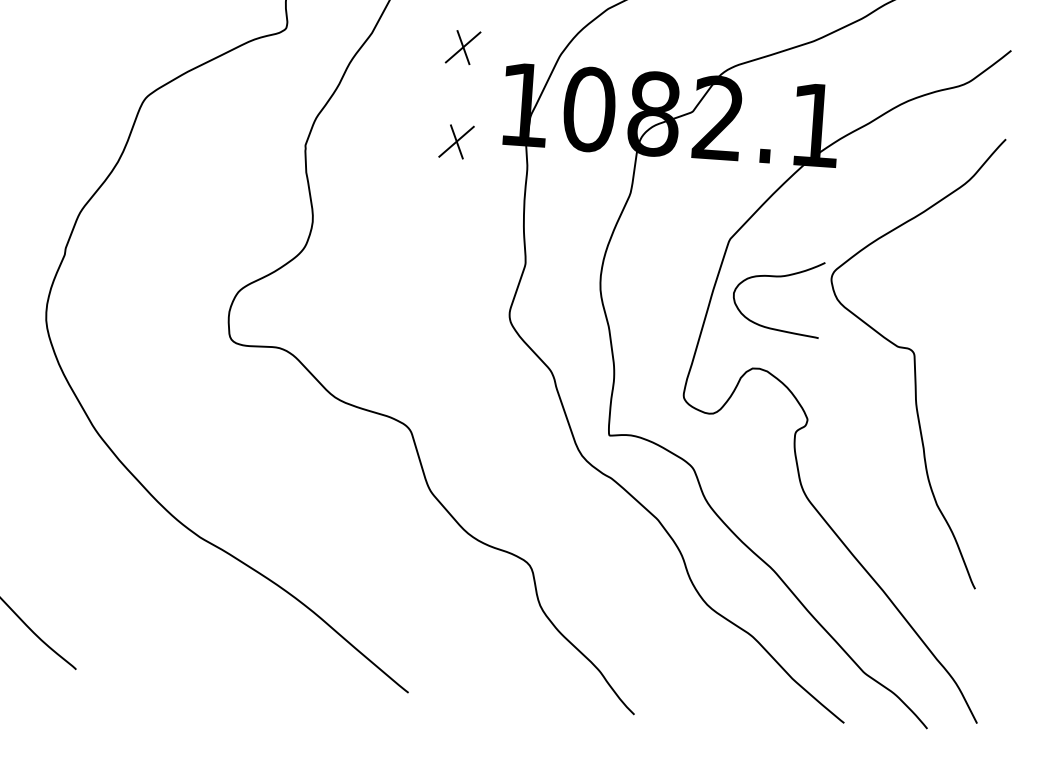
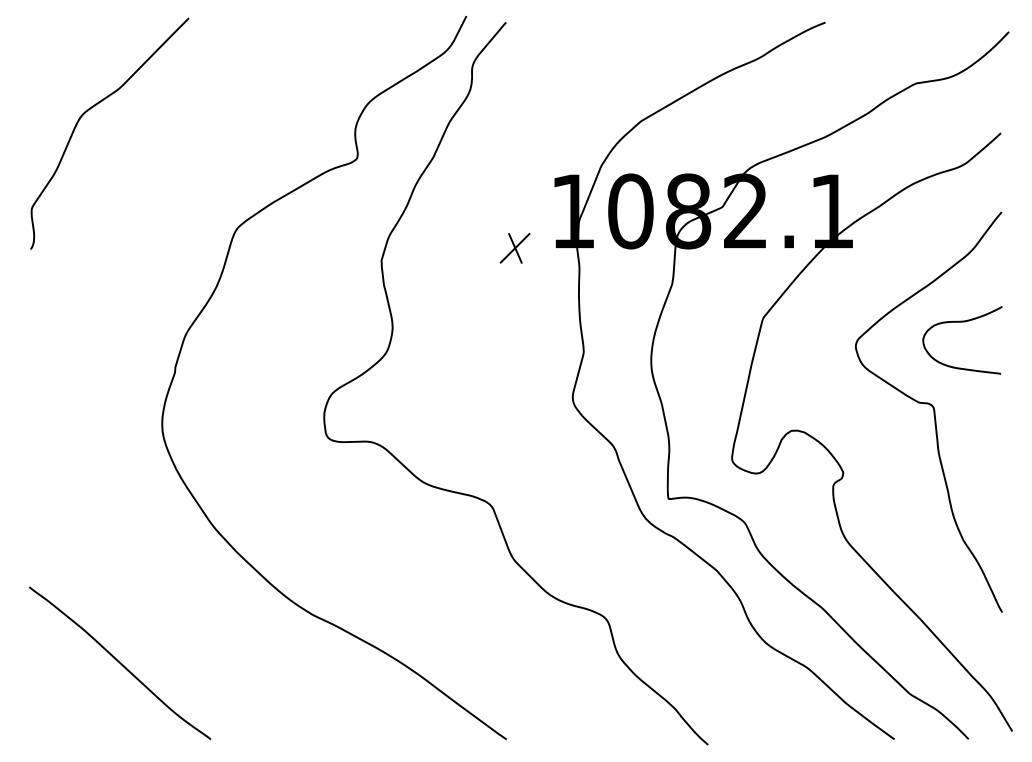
part: (462, 46) -> (514, 163), removed
curve: (779, 277) -> (962, 322), moved

